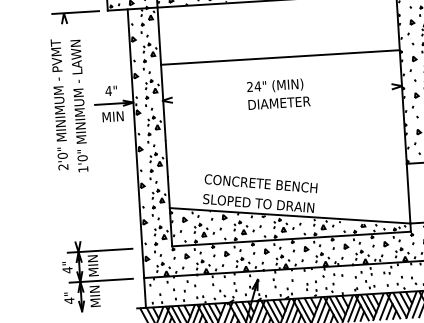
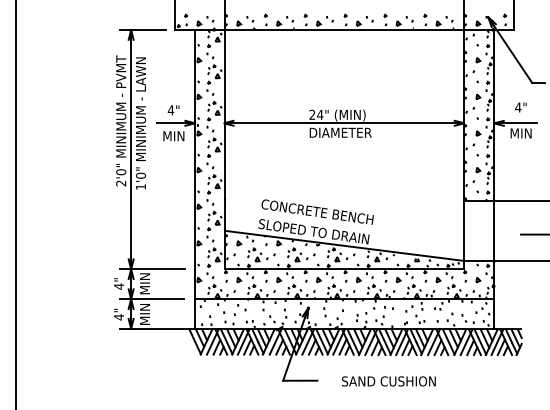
line: (280, 57) -> (344, 123), moved
line: (71, 132) -> (131, 149), added
line: (102, 310) -> (151, 328), added

